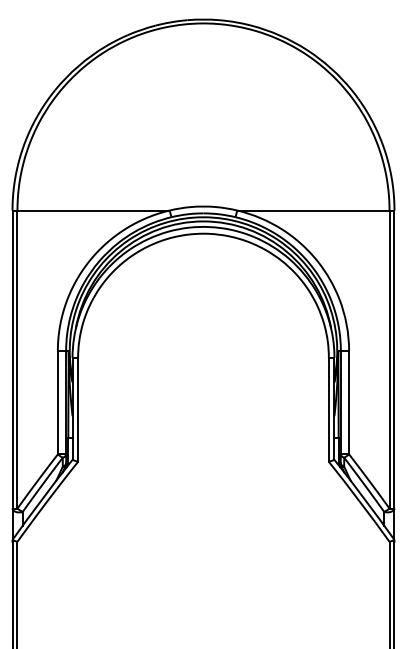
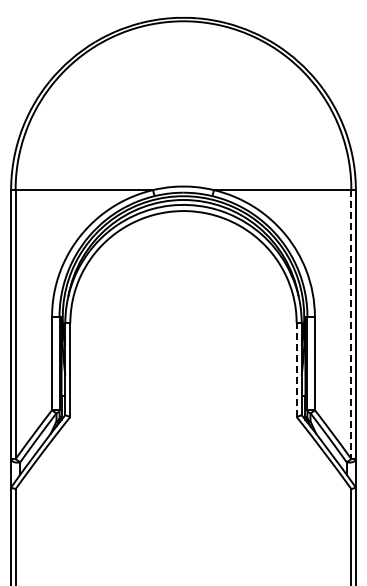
line: (389, 360) -> (351, 325), solid -> dashed
line: (328, 410) -> (296, 370), solid -> dashed

